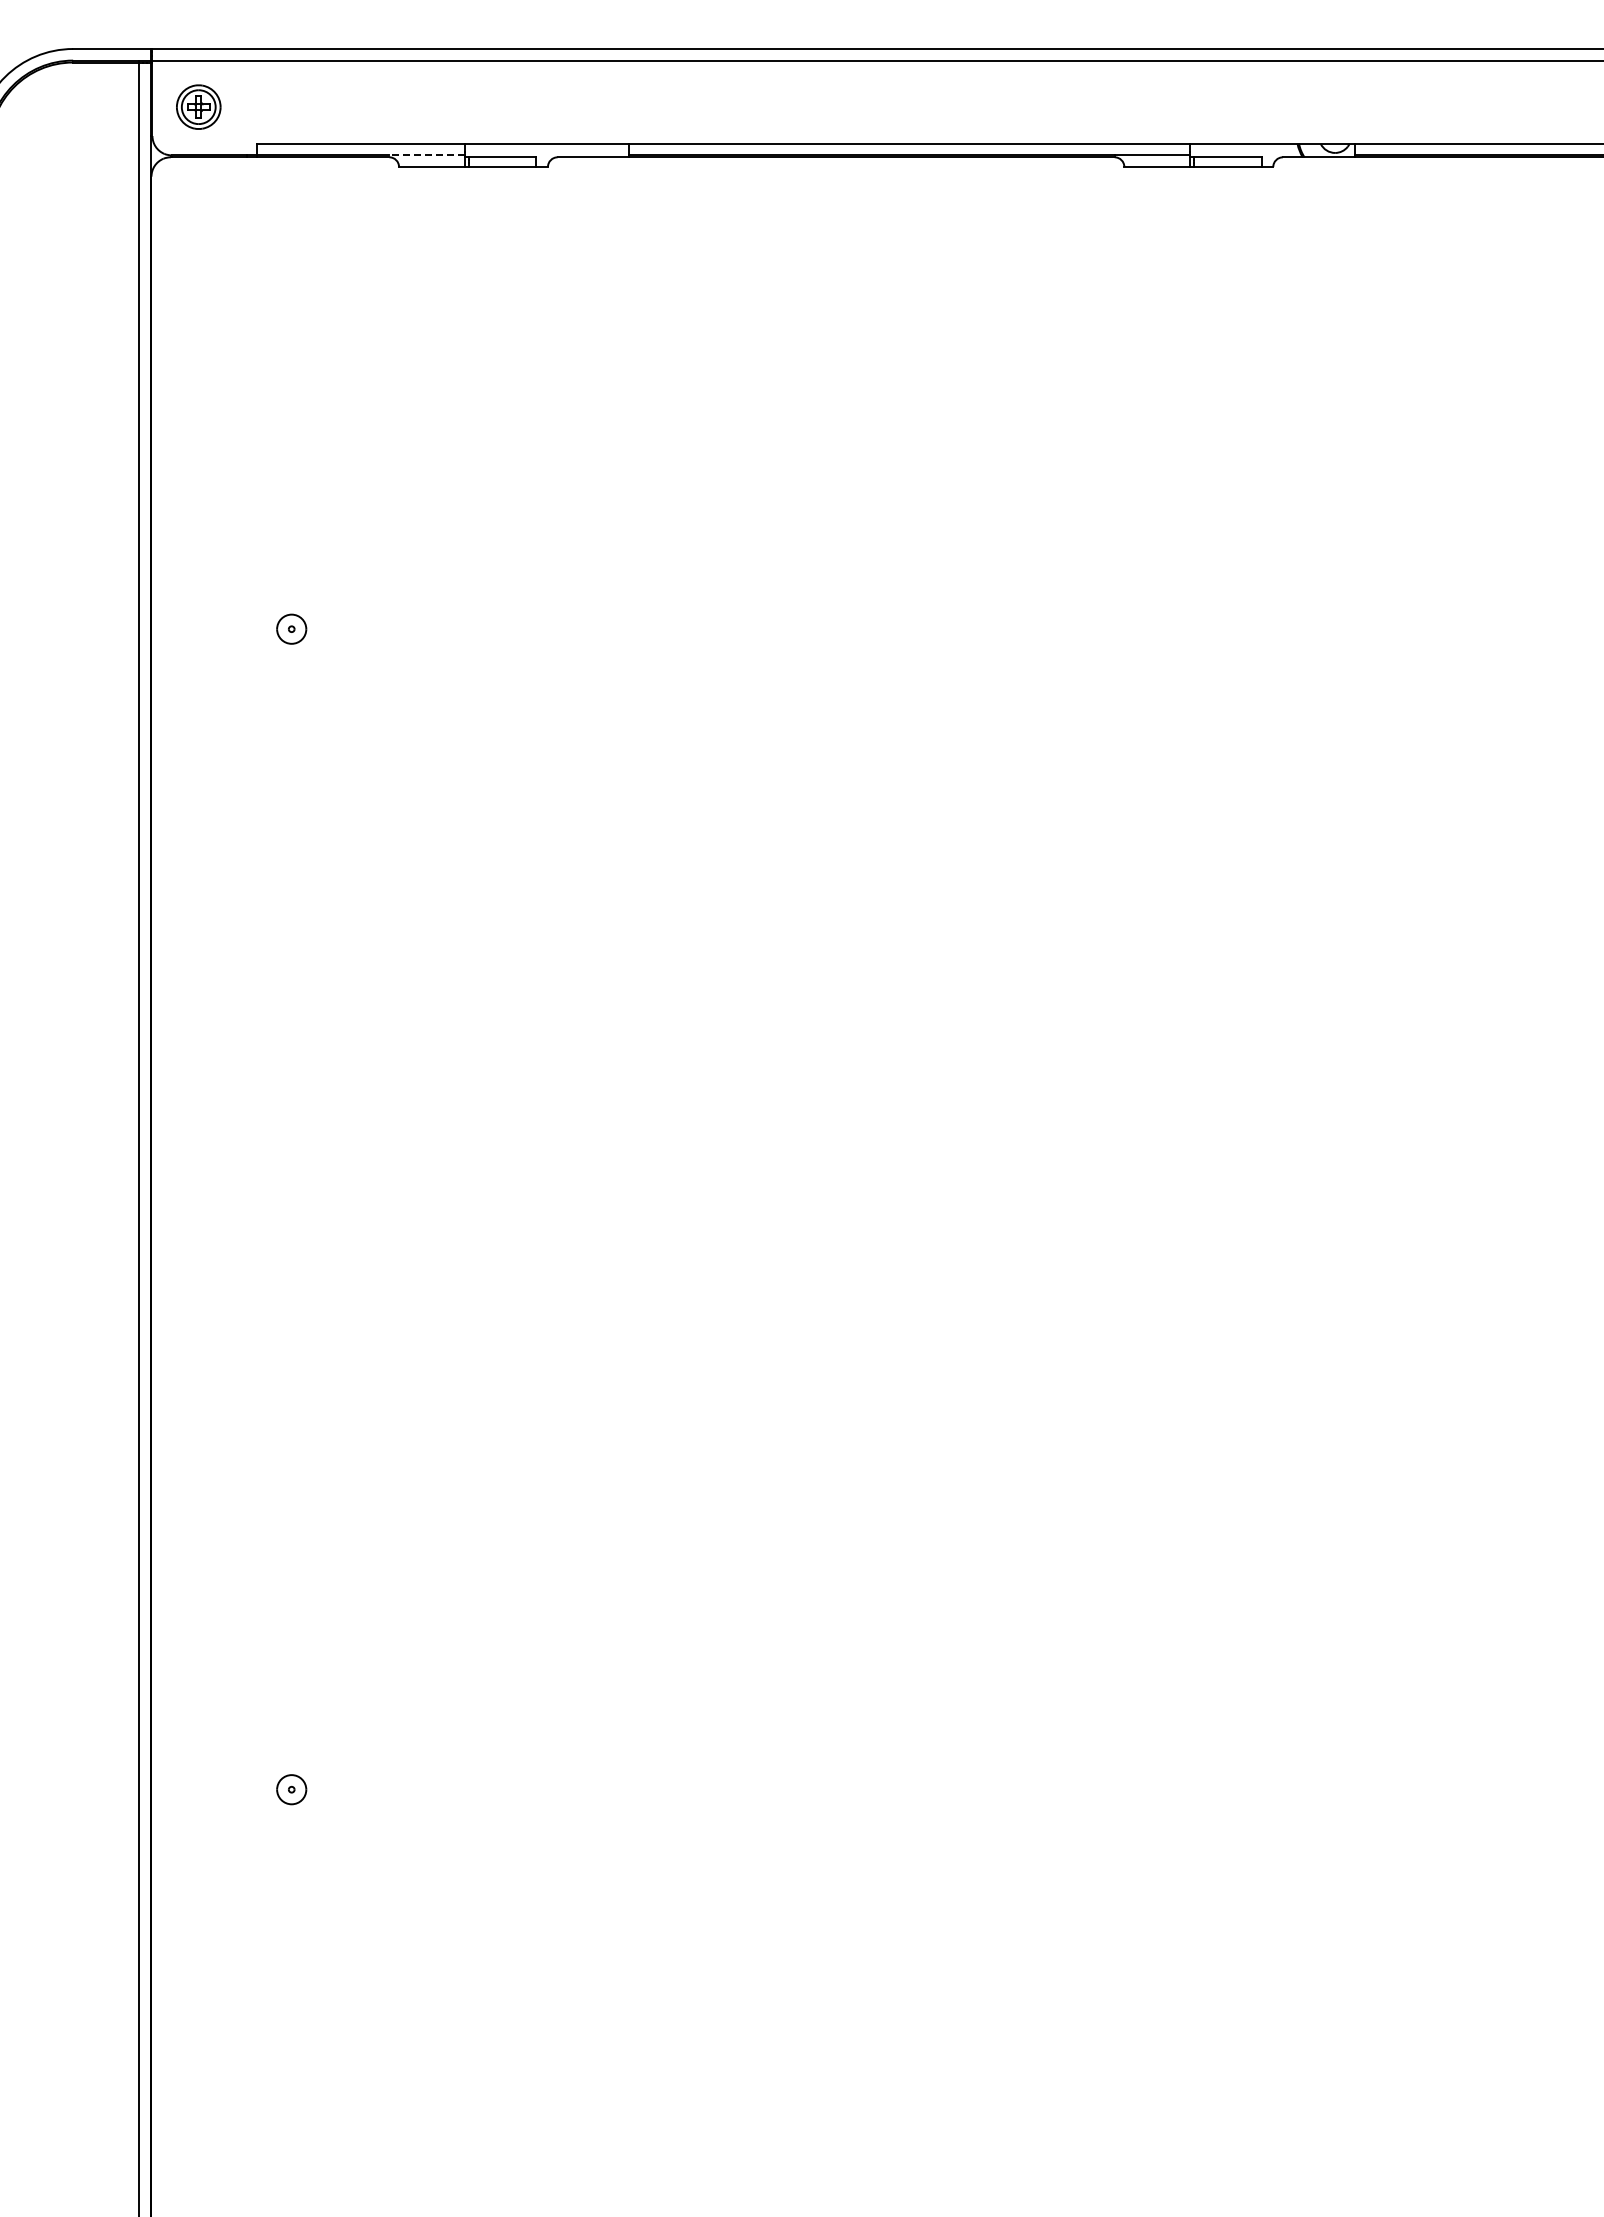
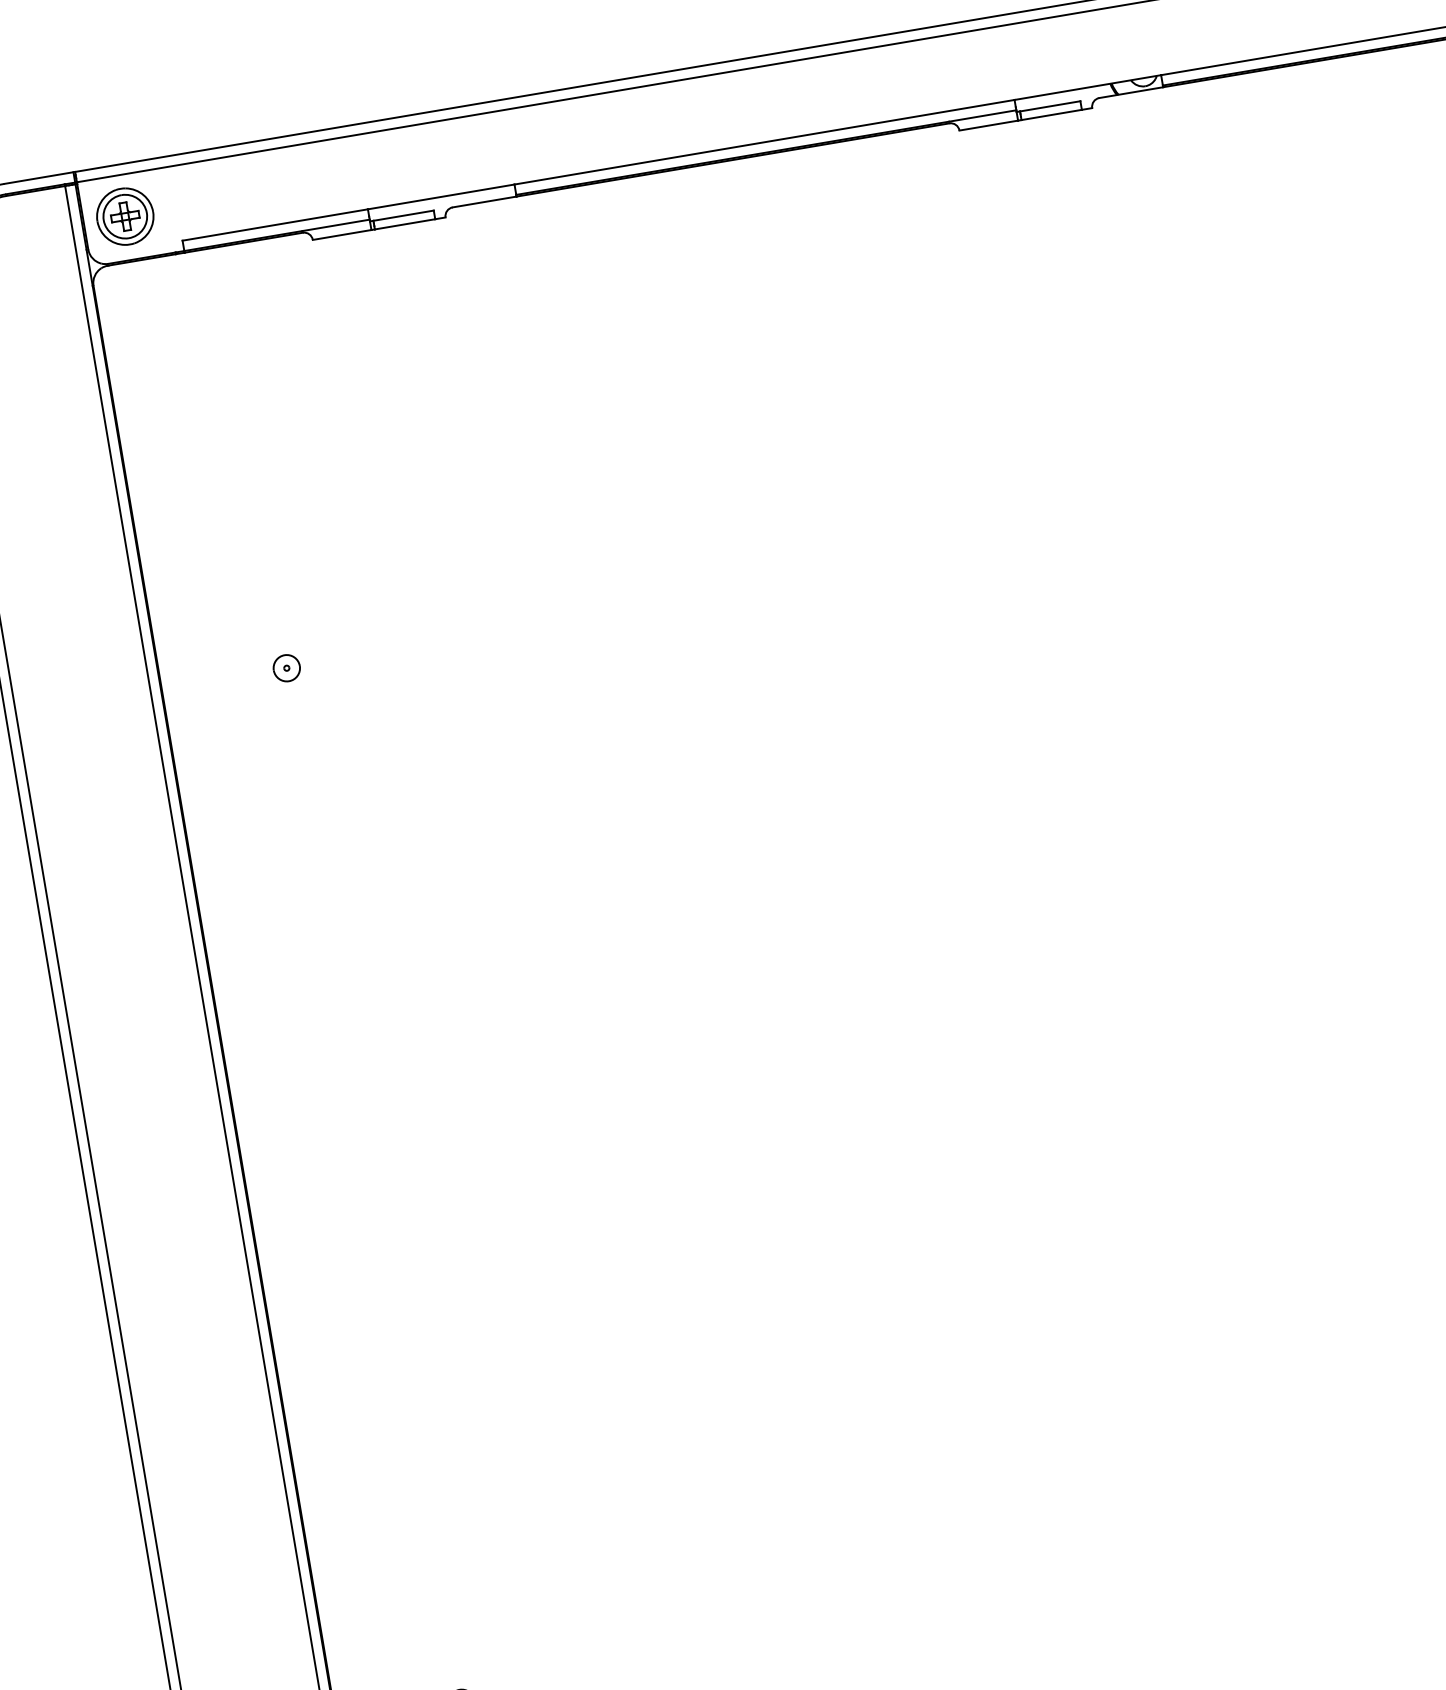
part: (198, 107) -> (125, 217), size x1.43
line: (427, 155) -> (336, 225), dashed -> solid

